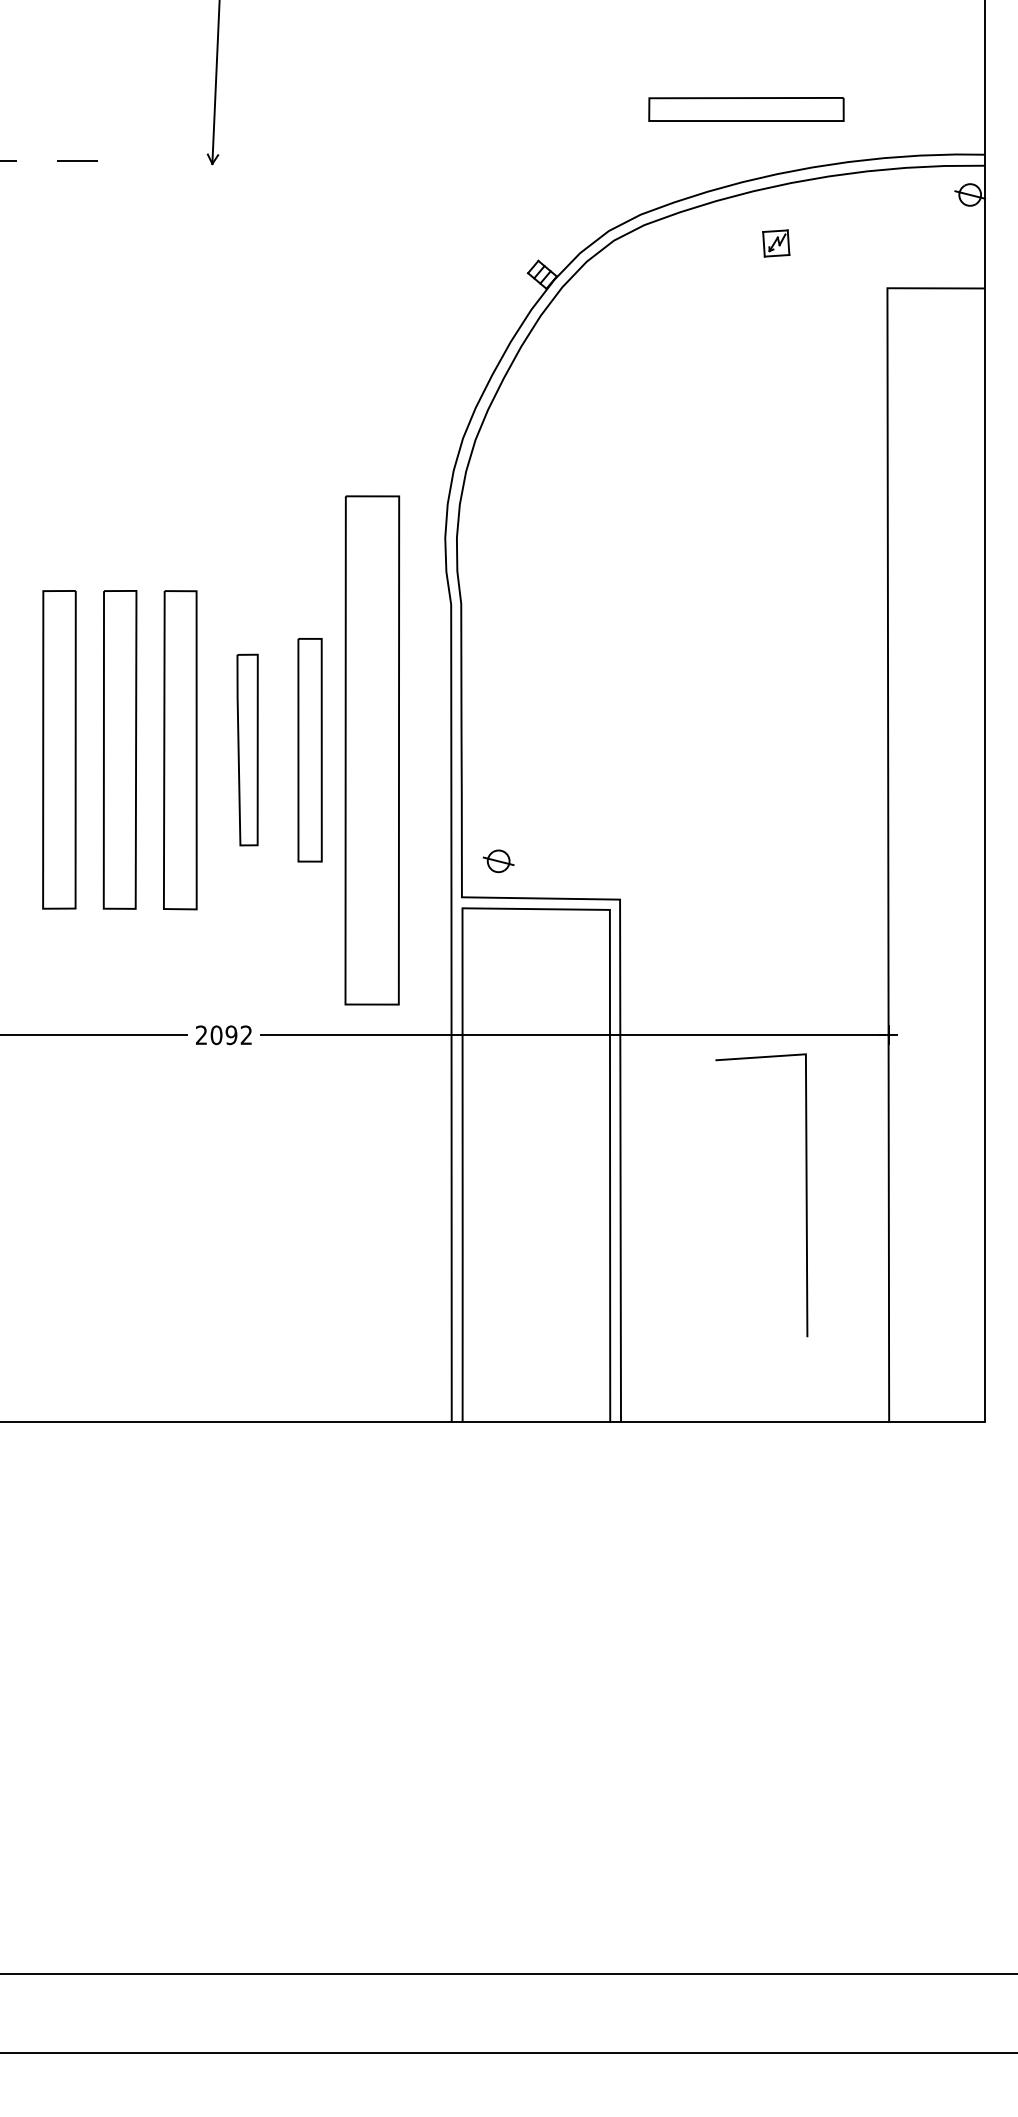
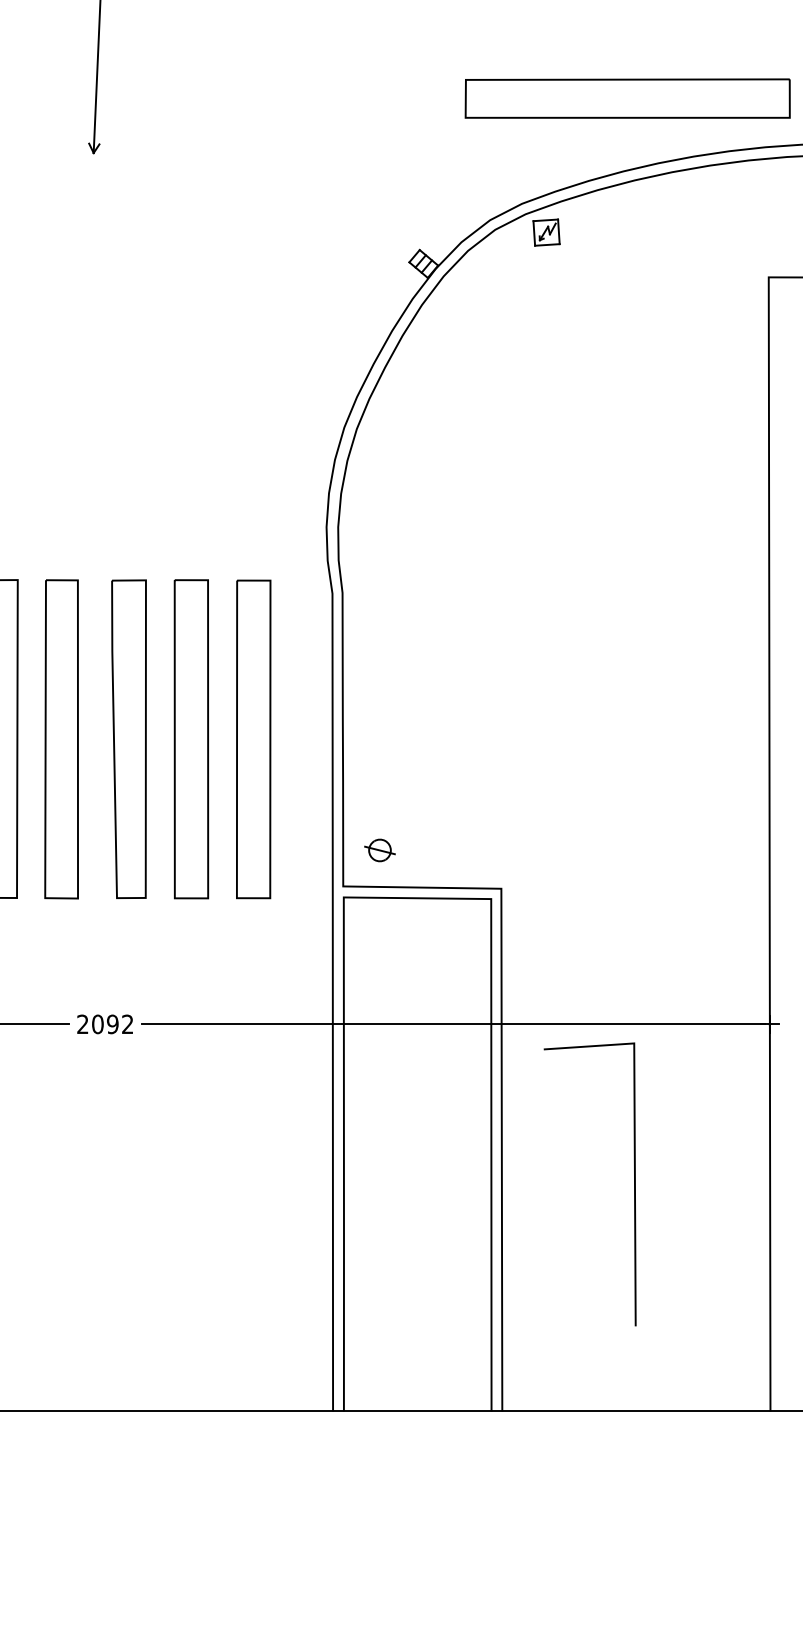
part: (746, 109) -> (627, 98), size x1.67
part: (776, 243) -> (546, 232), moved
part: (247, 749) -> (128, 738), size x1.67
part: (372, 749) -> (253, 738), size x0.62
part: (309, 750) -> (190, 739), size x1.43
line: (805, 1195) -> (633, 1184), moved

